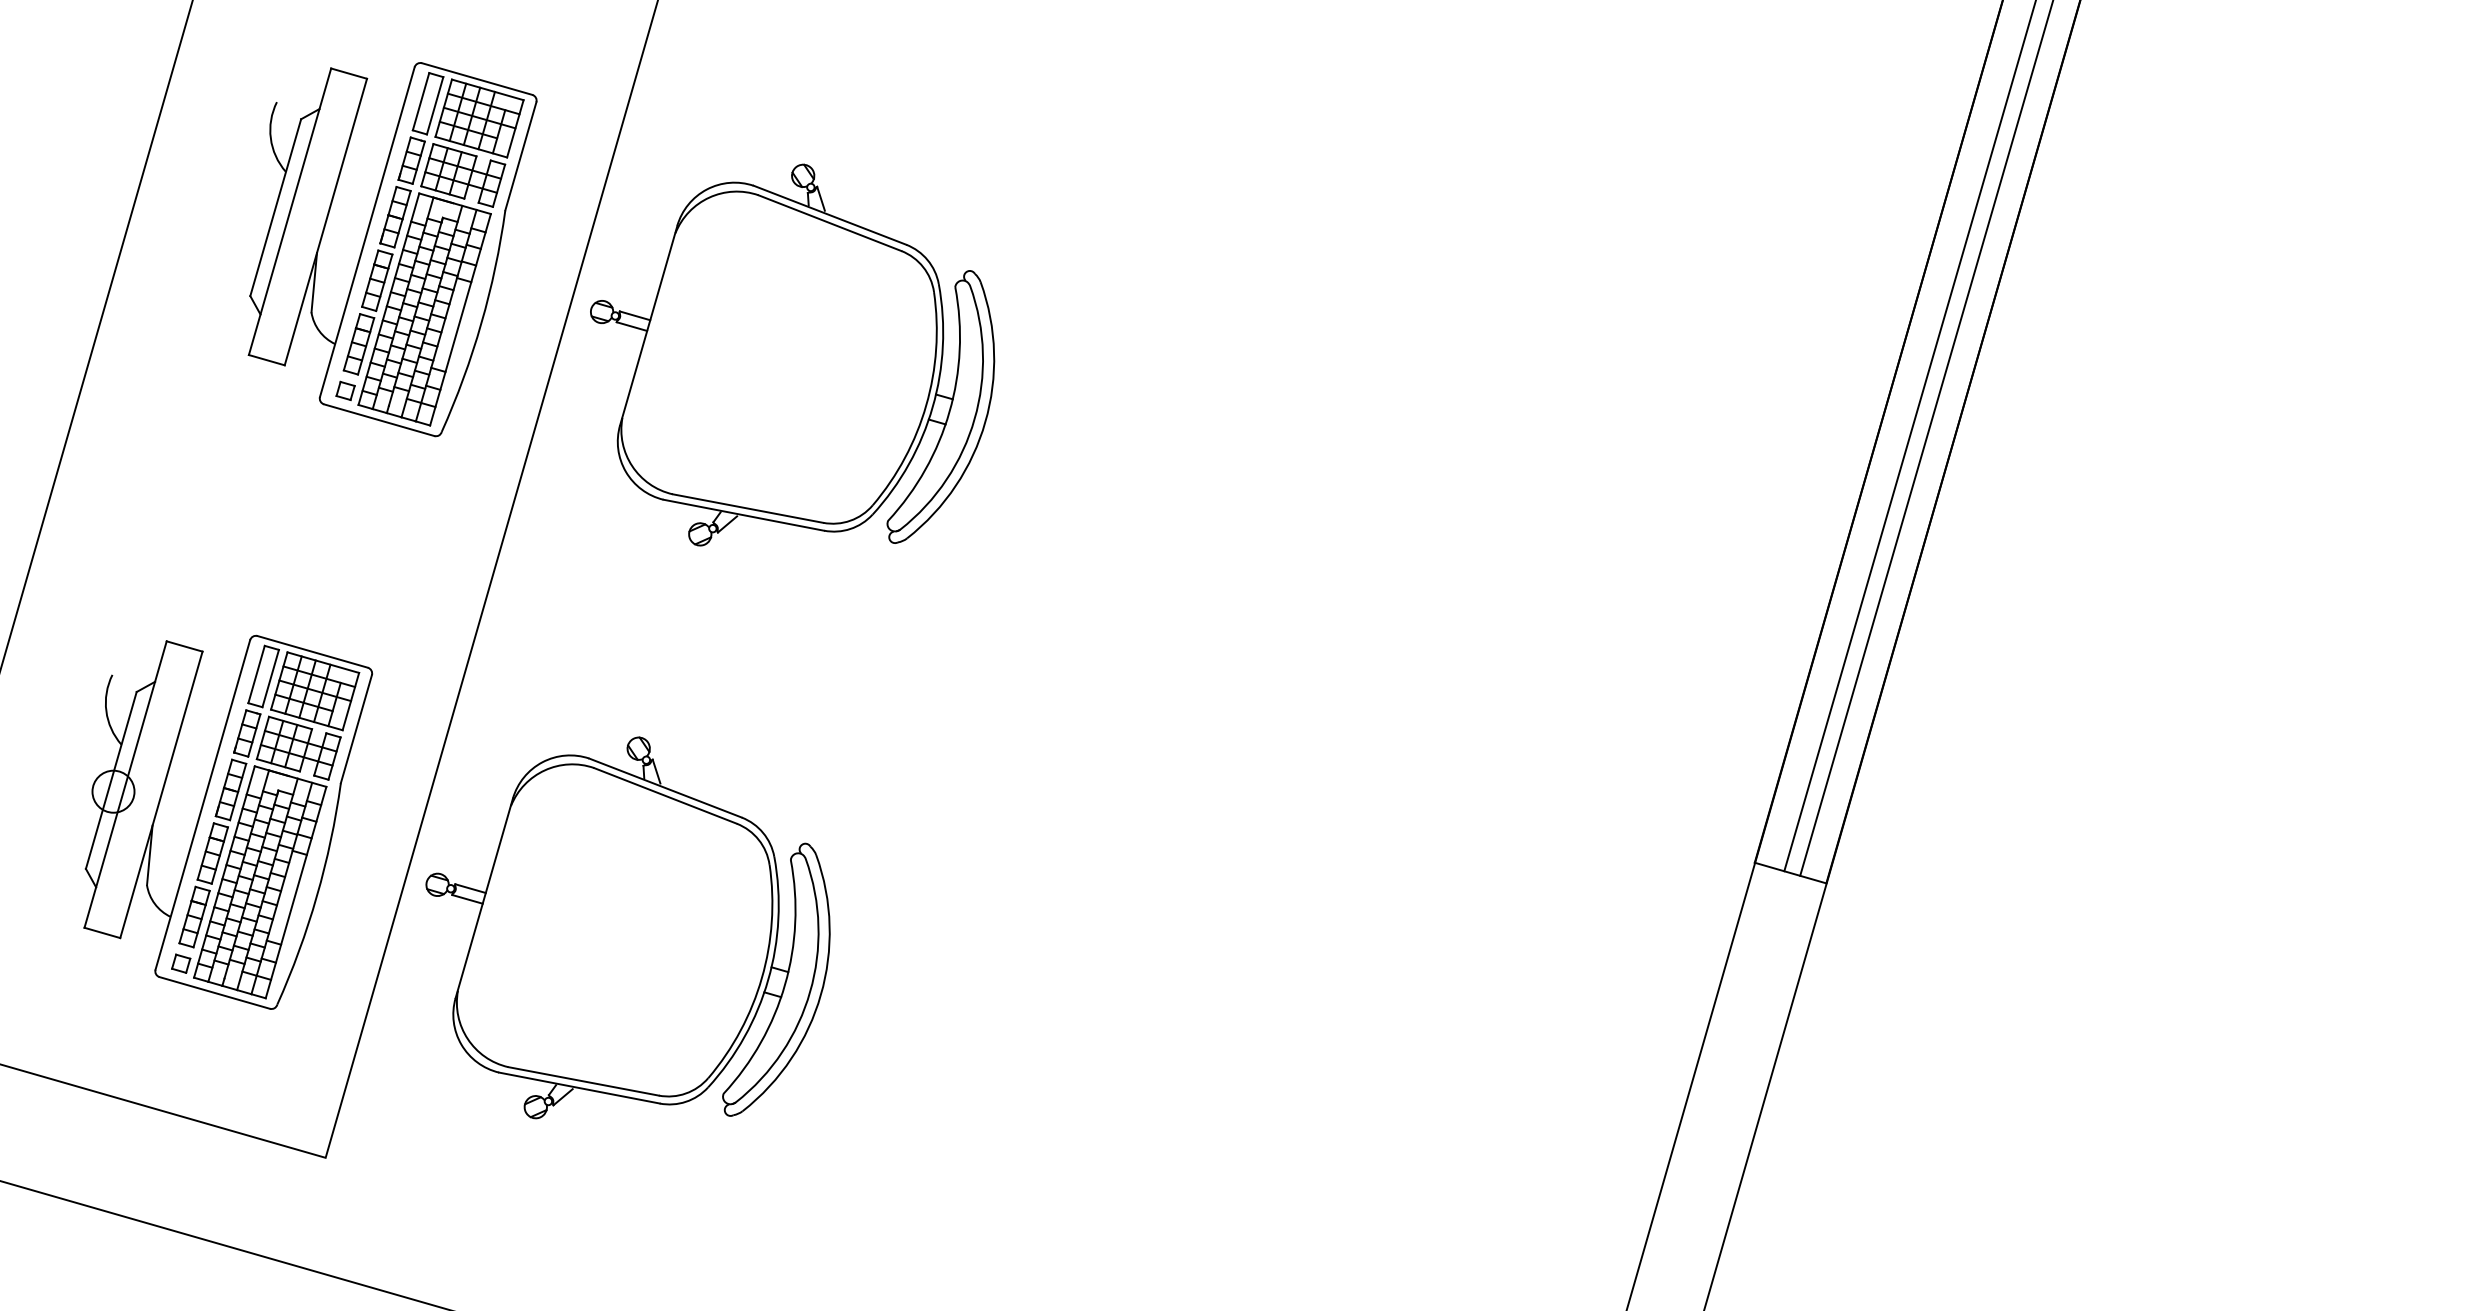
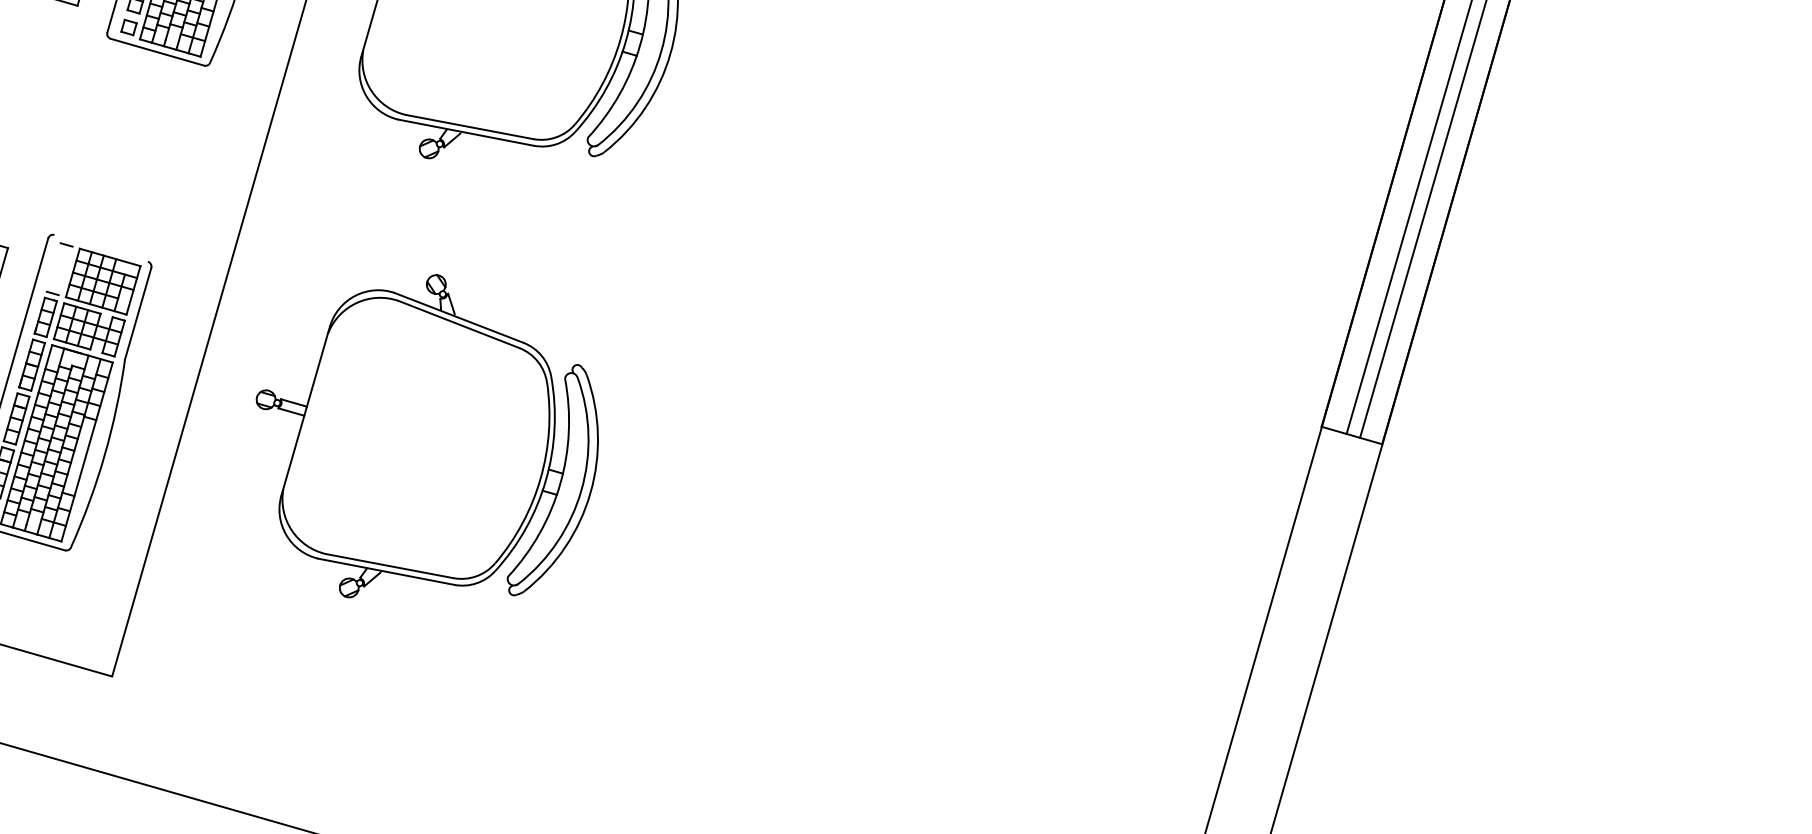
line: (312, 651) -> (101, 248), removed
line: (256, 674) -> (53, 267), removed
line: (270, 678) -> (65, 270), removed
part: (627, 927) -> (426, 435), moved

